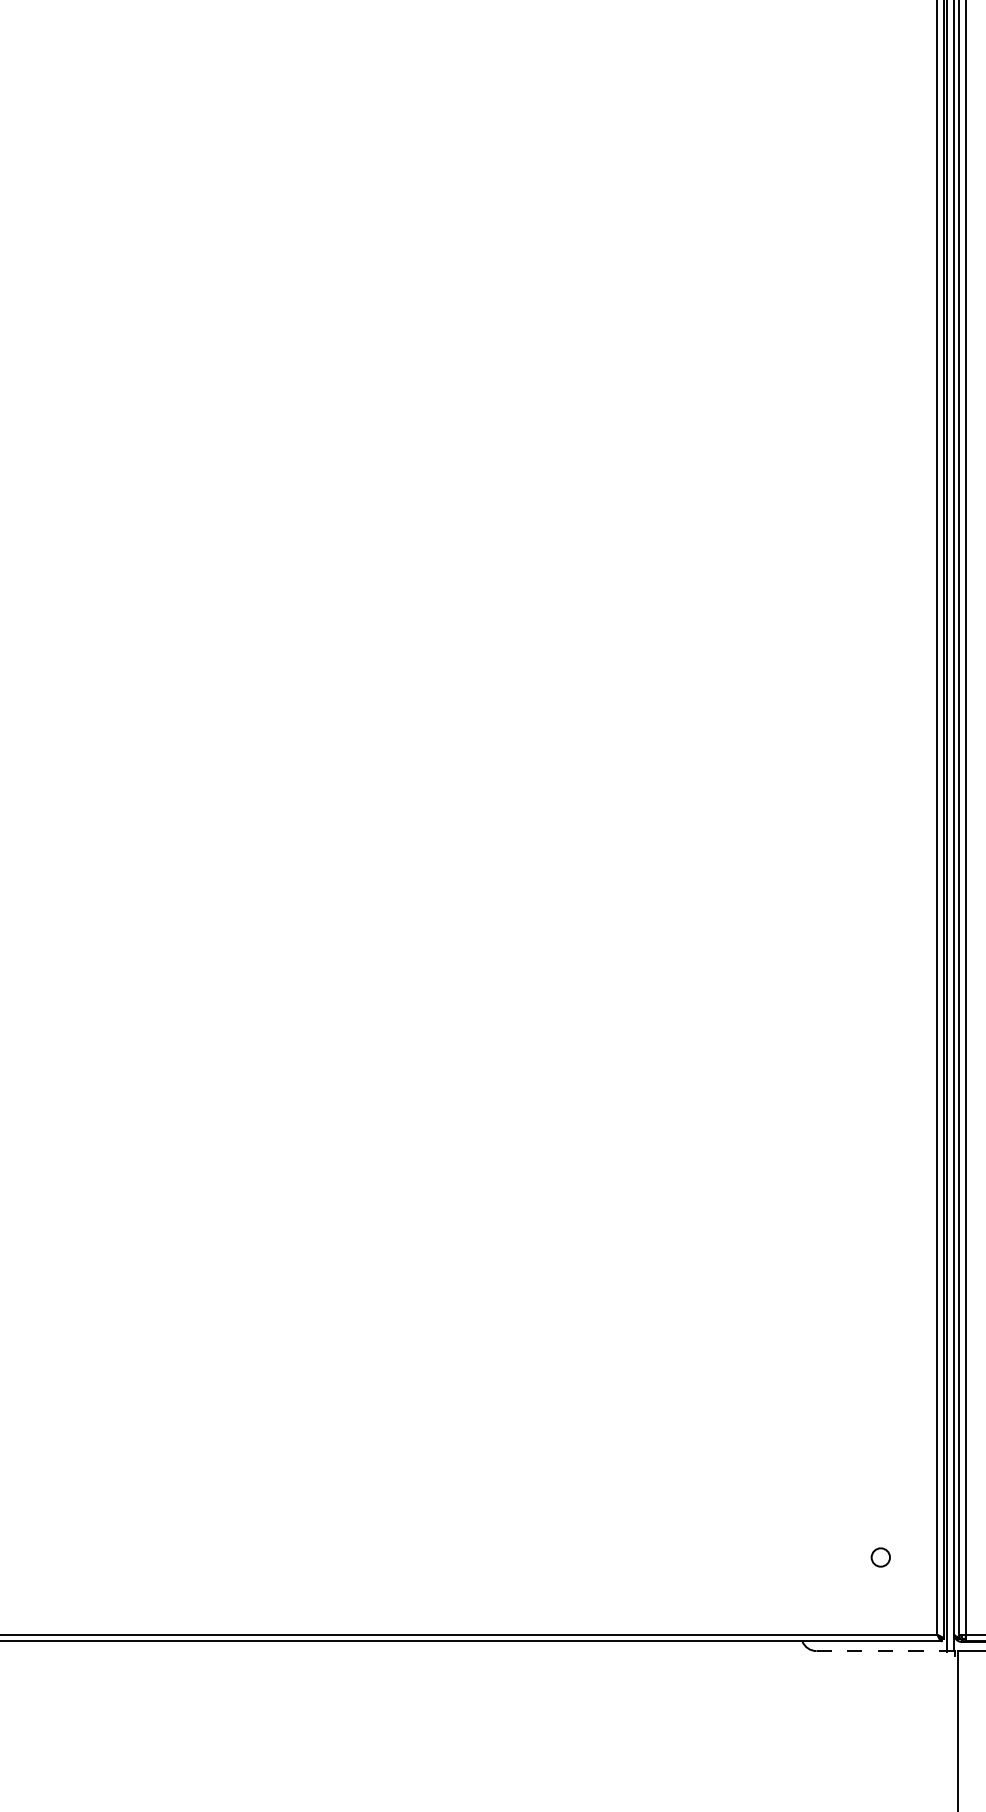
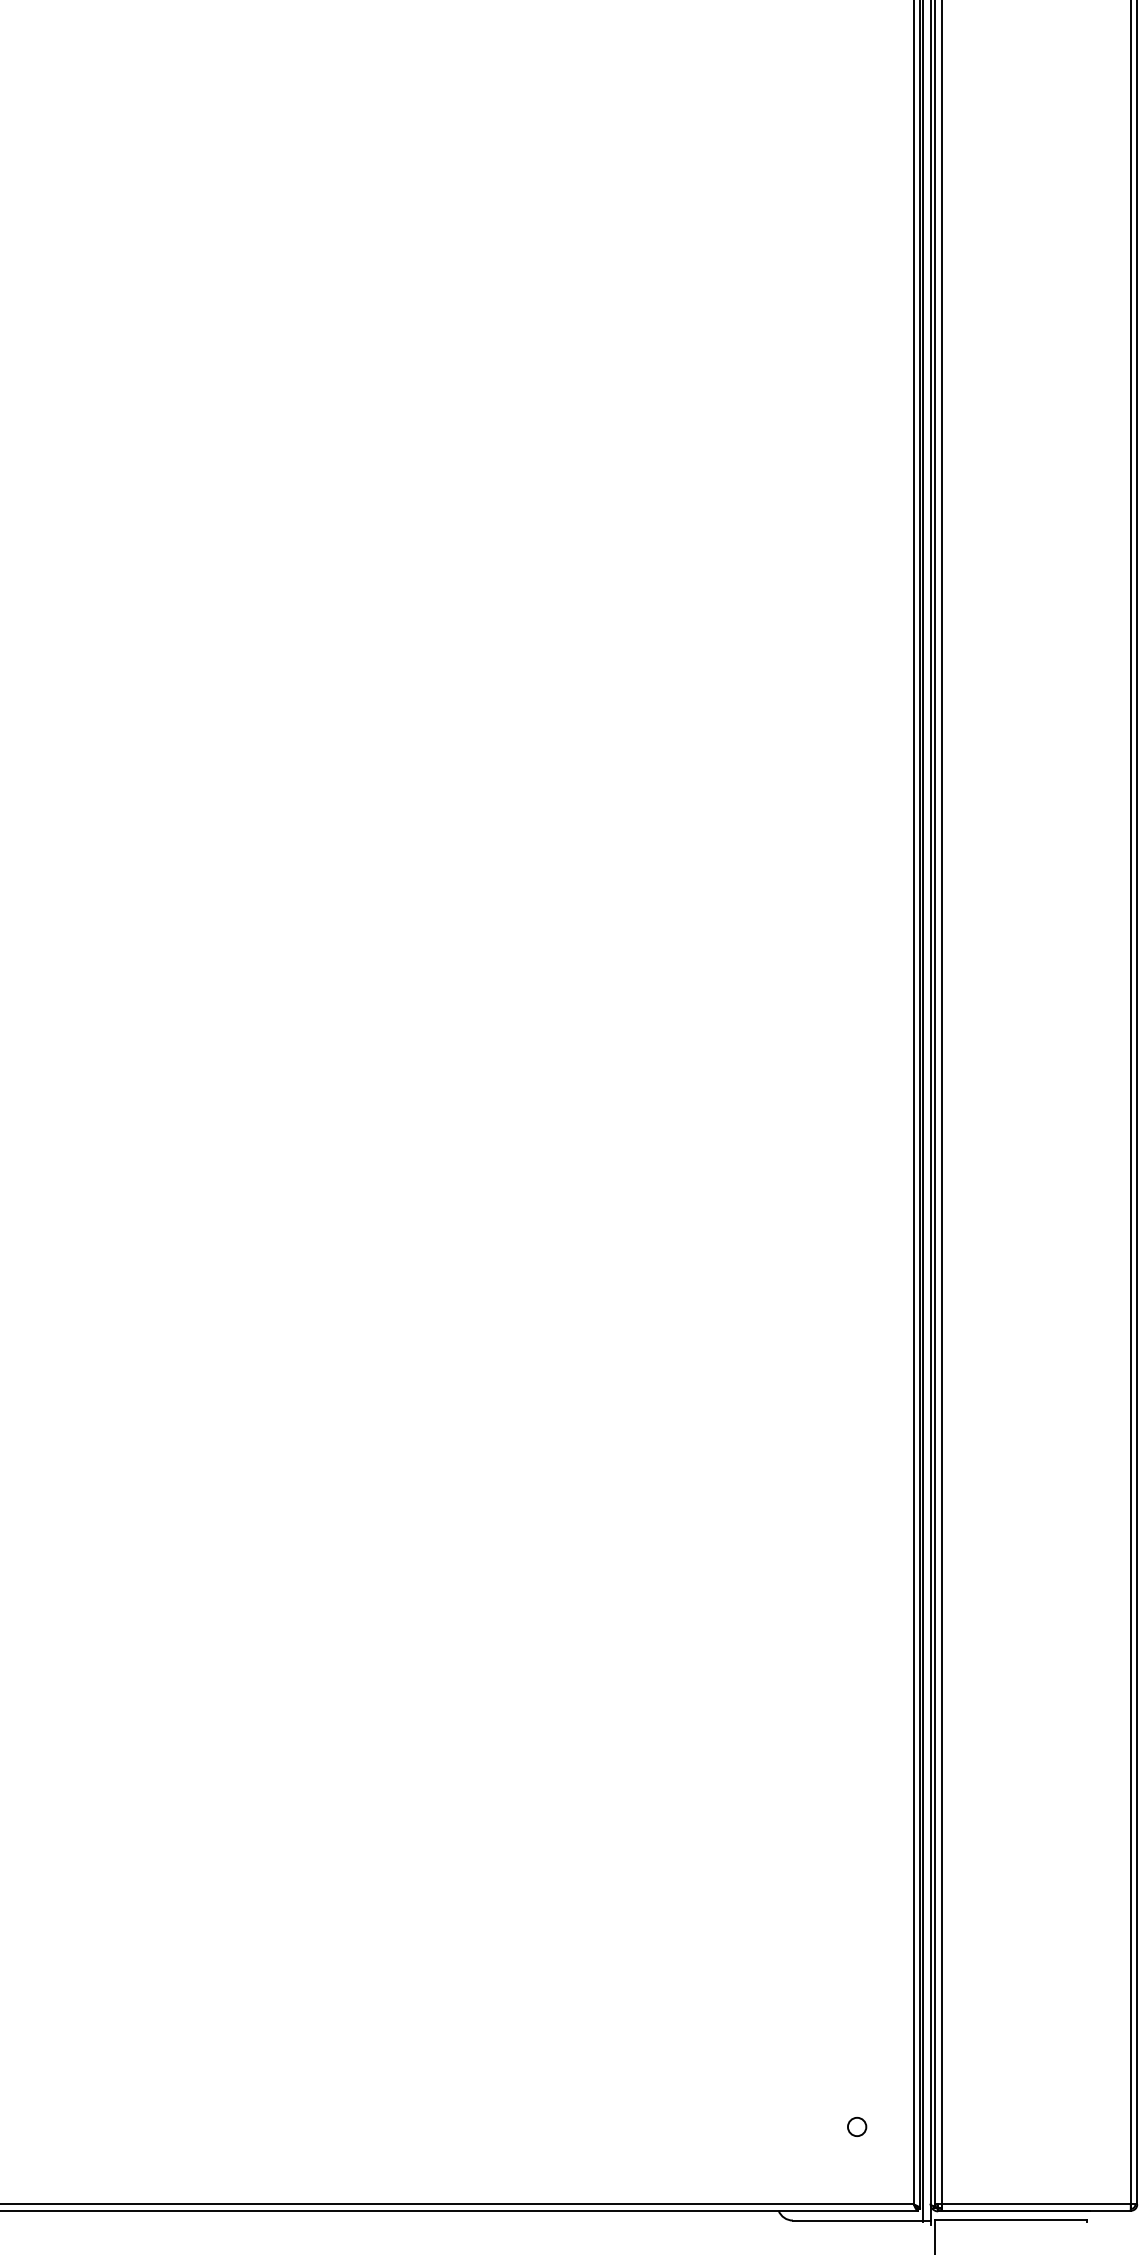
line: (881, 1651) -> (857, 2220), dashed -> solid

